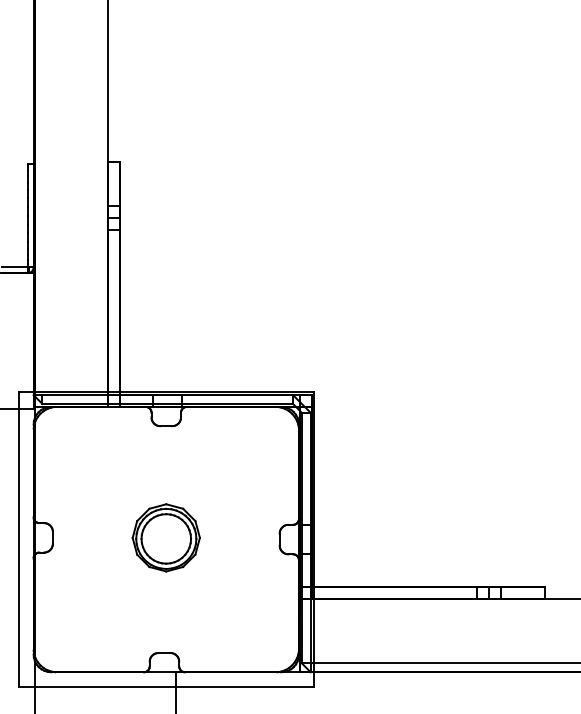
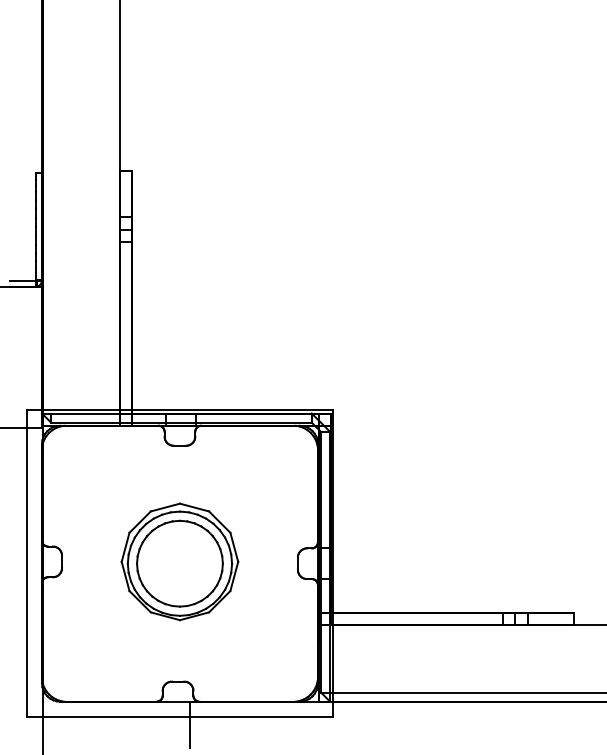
part: (165, 537) -> (179, 561), size x1.67

